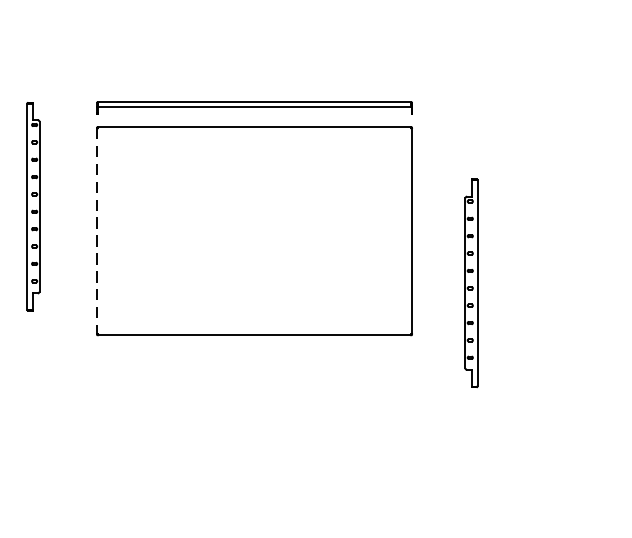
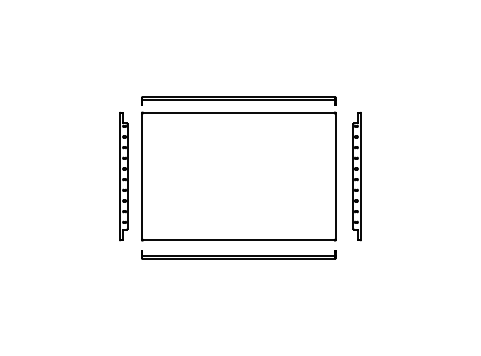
part: (32, 206) -> (123, 176), moved
line: (96, 232) -> (141, 177), dashed -> solid
part: (470, 283) -> (356, 176), moved
part: (254, 358) -> (238, 254), added

